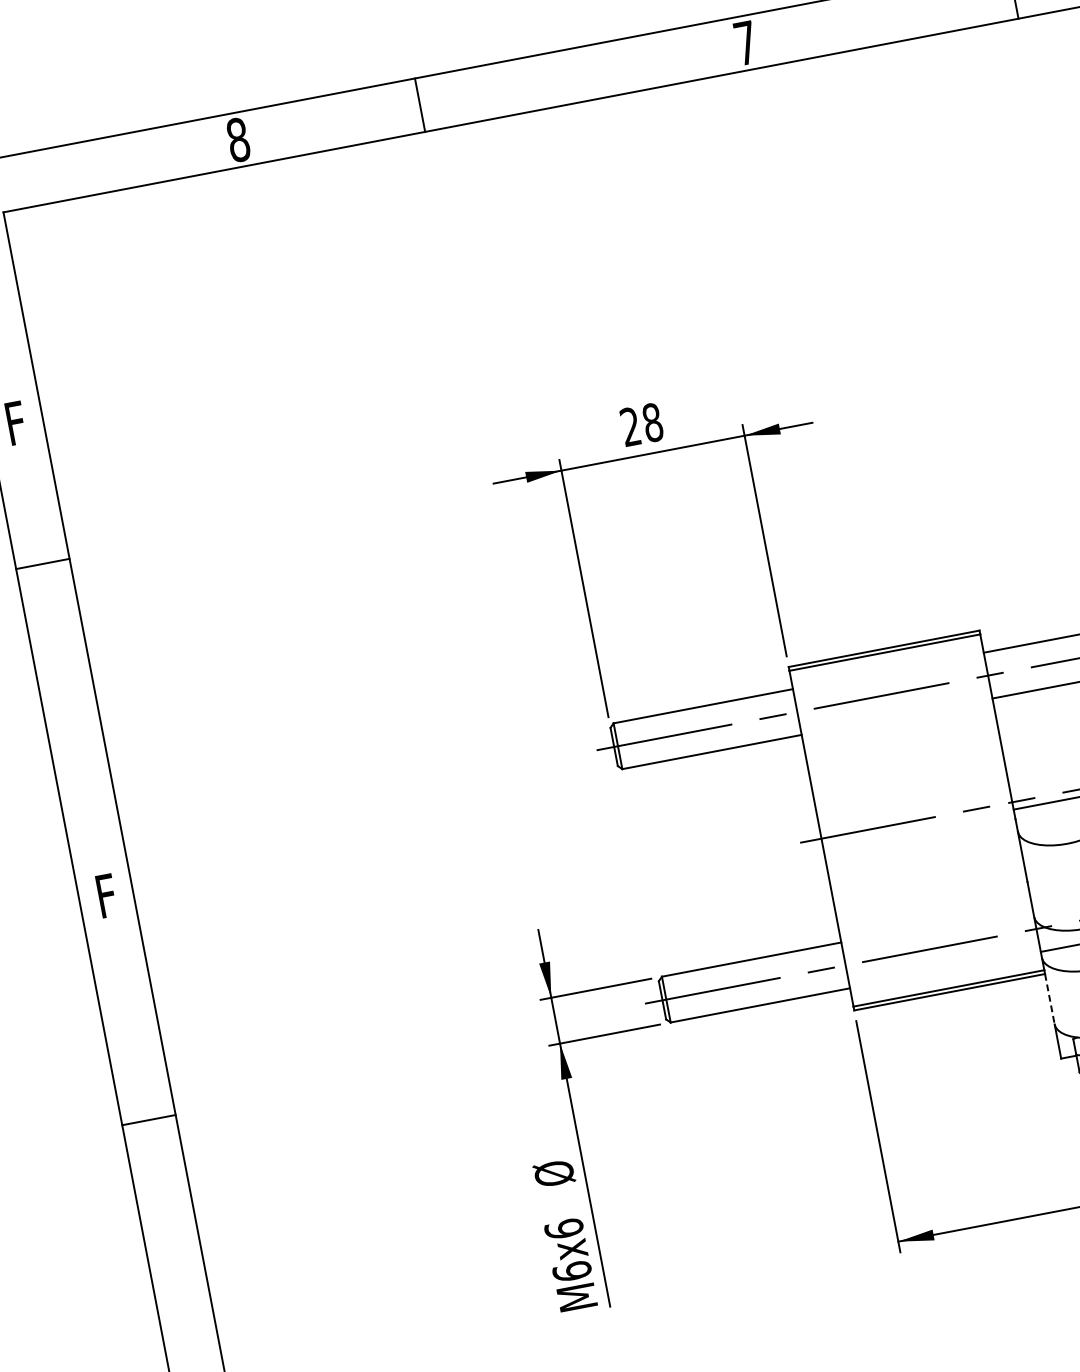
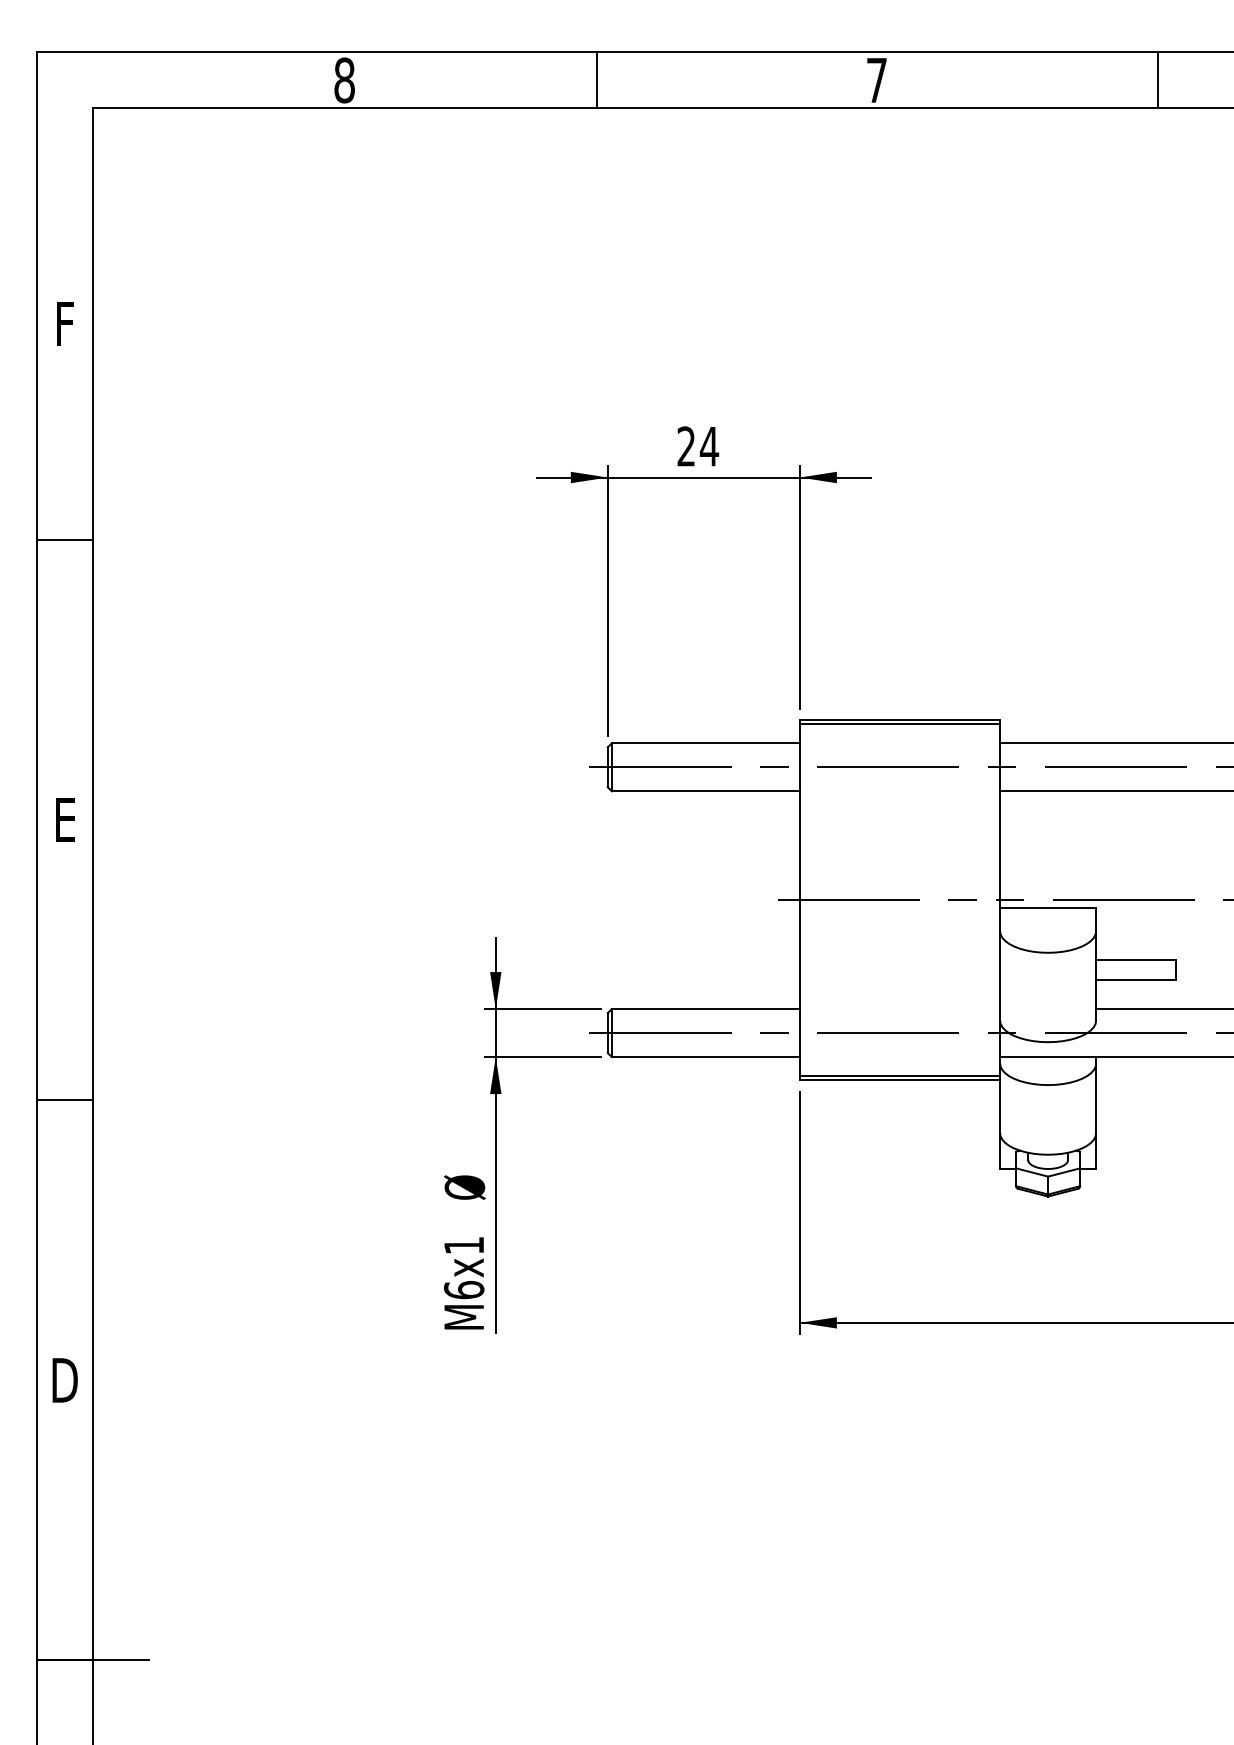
line: (420, 105) -> (597, 80), moved
text: (652, 422) -> (709, 446), 28 -> 24
line: (42, 563) -> (64, 539), moved
text: (106, 895) -> (65, 819), F -> E
line: (1050, 999) -> (1000, 1107), dashed -> solid
line: (148, 1120) -> (64, 1100), moved
text: (563, 1229) -> (463, 1245), M6x6 -> M6x1

